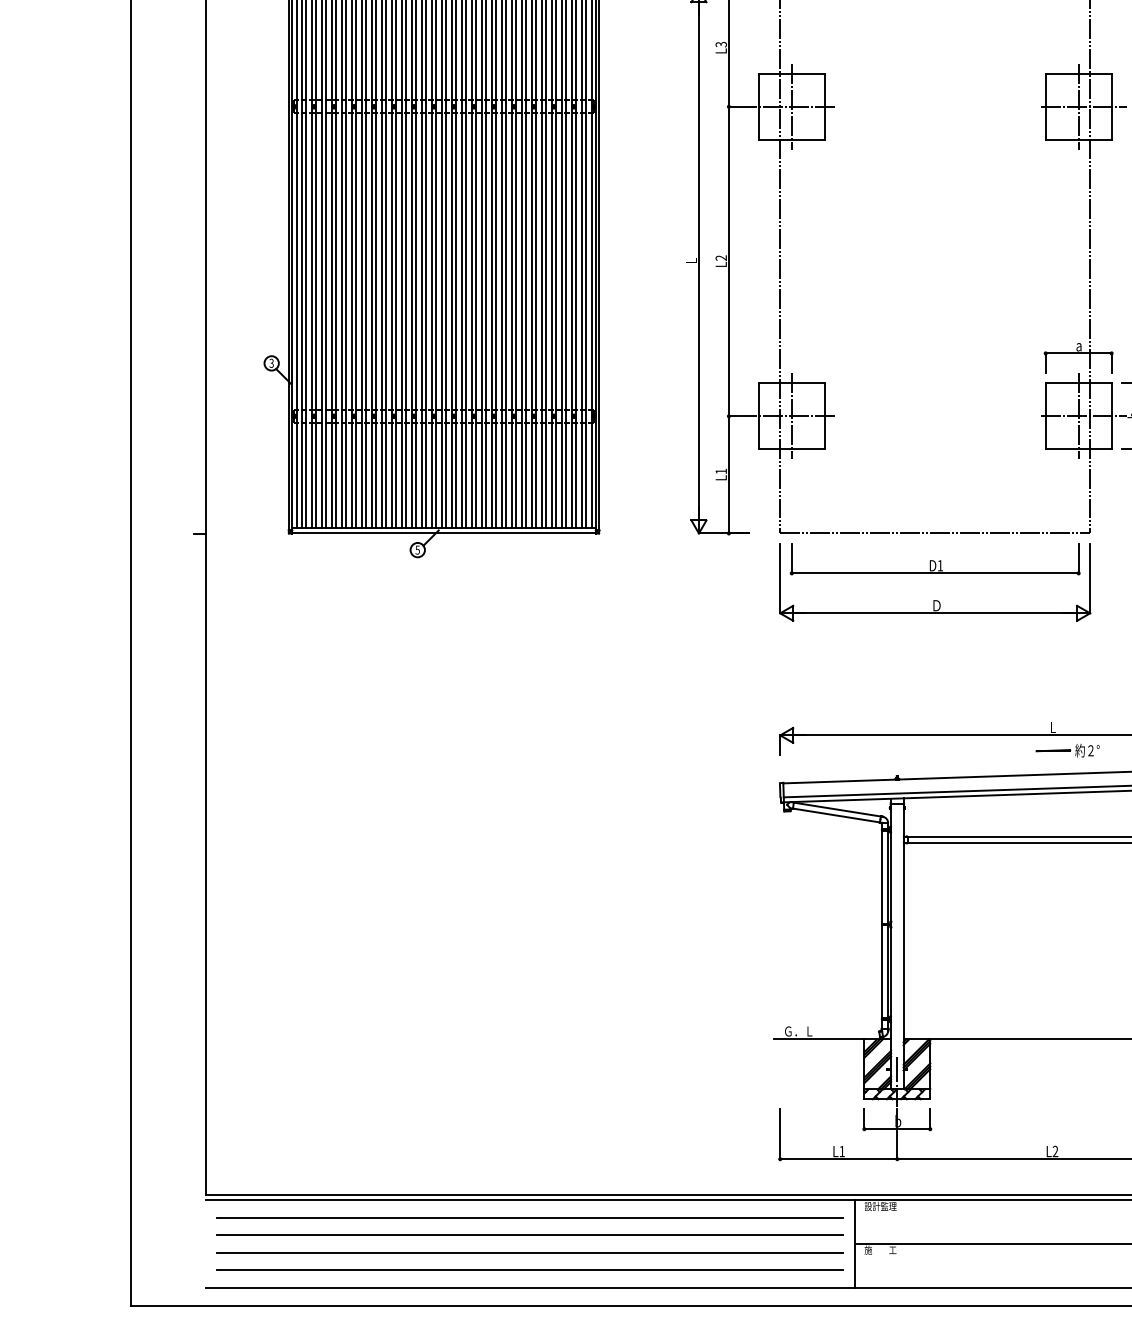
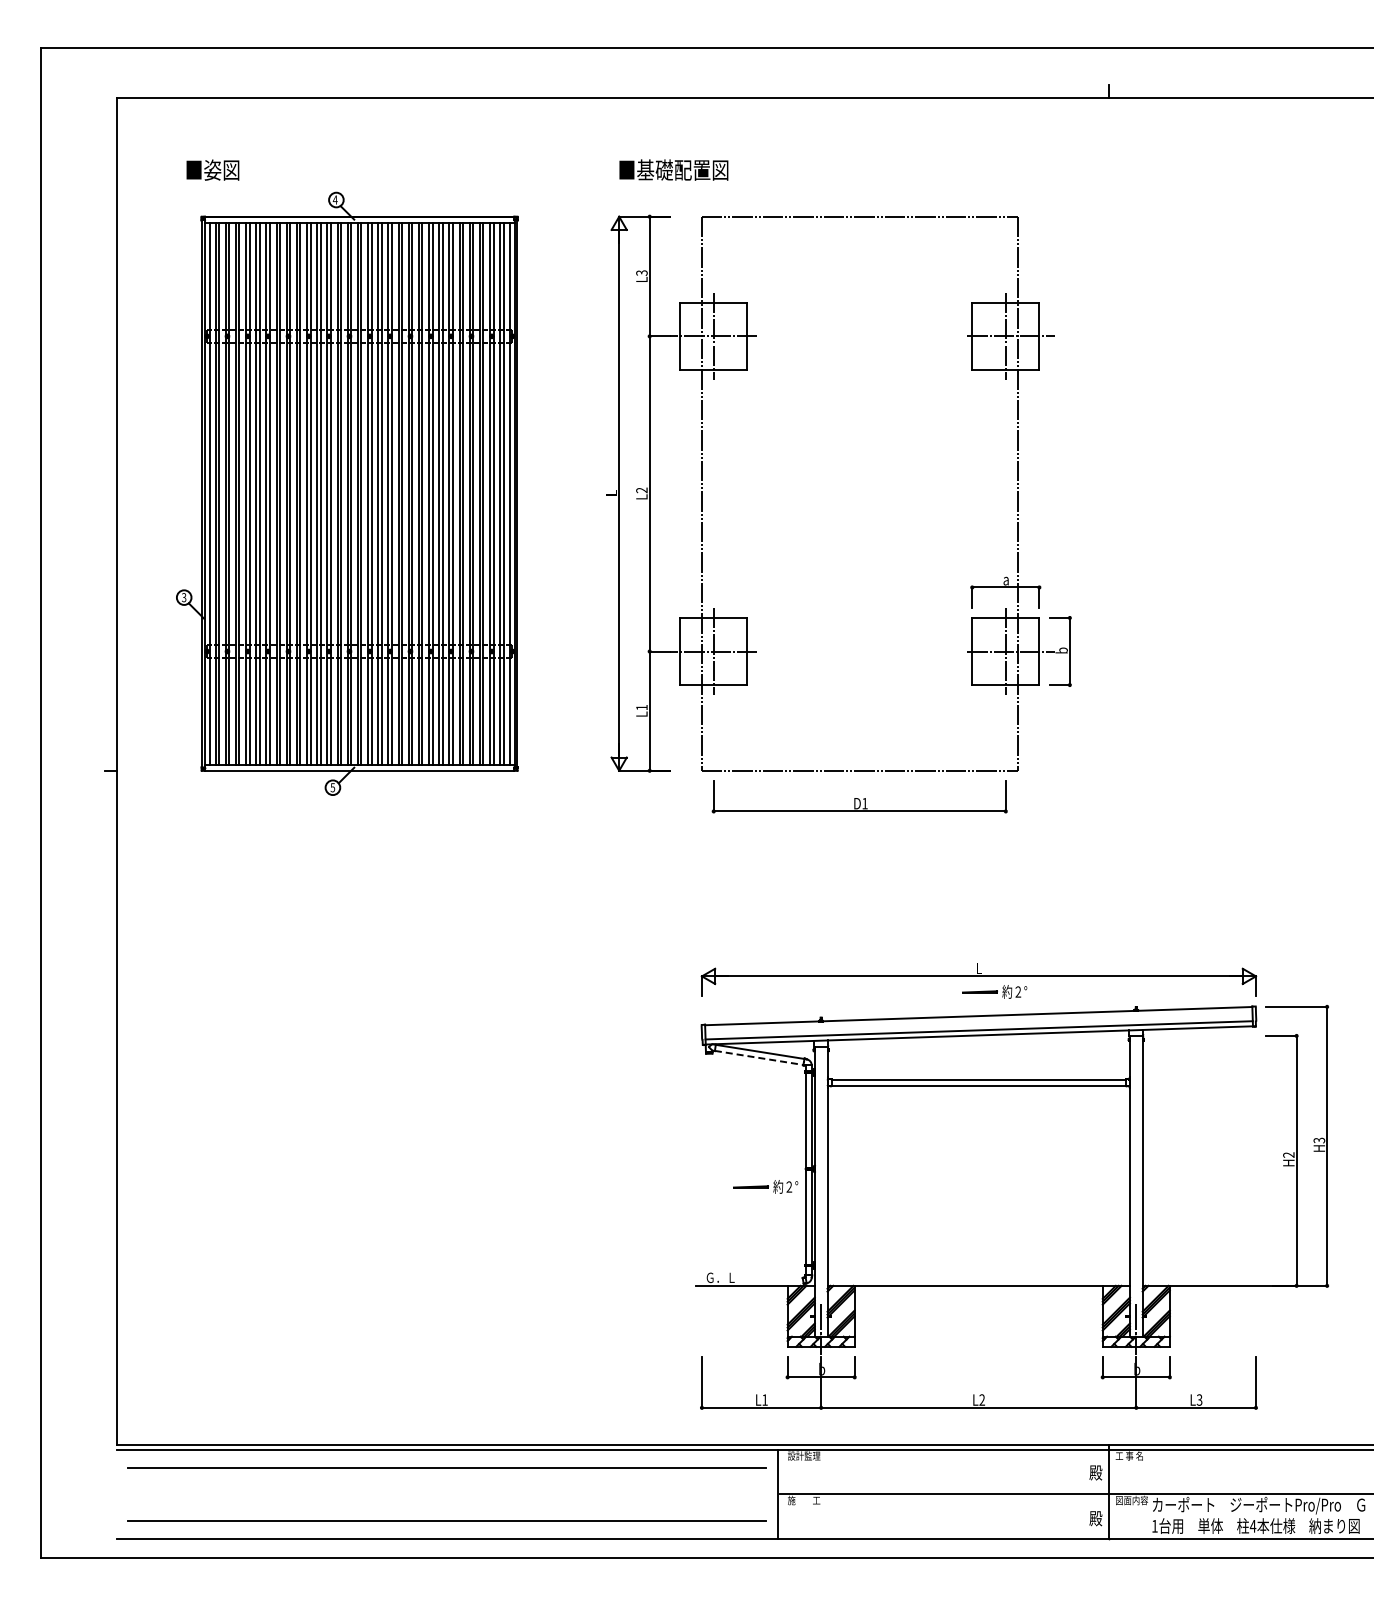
part: (934, 599) -> (859, 838), removed
line: (836, 815) -> (759, 1057), solid -> dashed
part: (842, 941) -> (765, 1186), added
line: (529, 1235) -> (446, 1485), removed
line: (529, 1253) -> (446, 1503), removed

